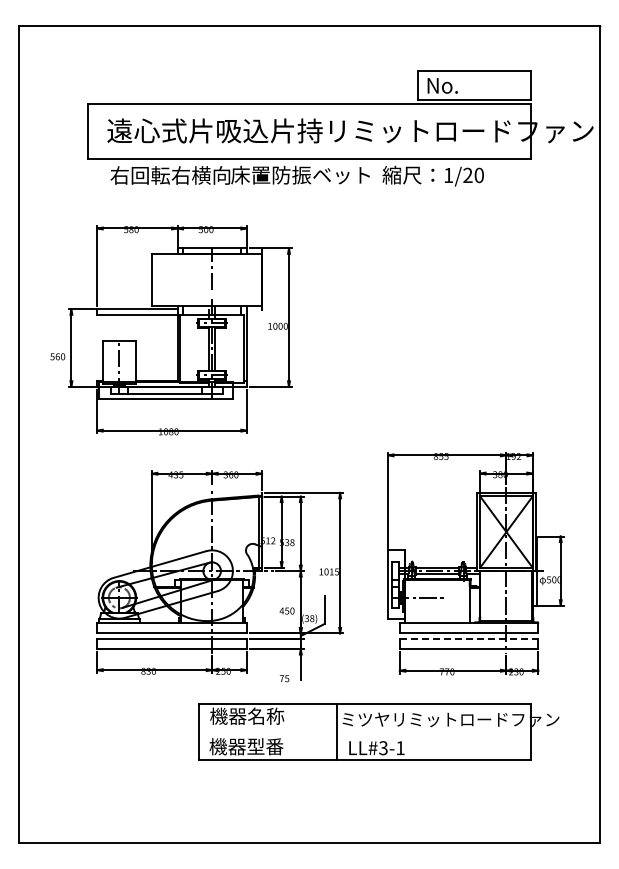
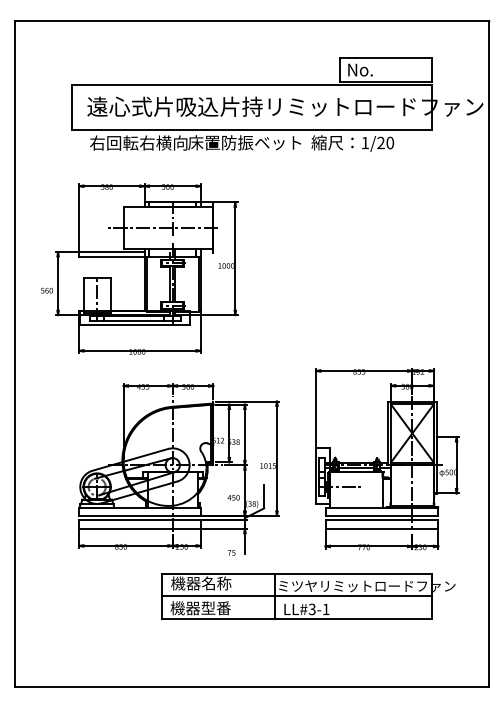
line: (199, 280) -> (162, 228), added
line: (469, 638) -> (382, 520), dashed -> solid
line: (364, 732) -> (296, 596), added

